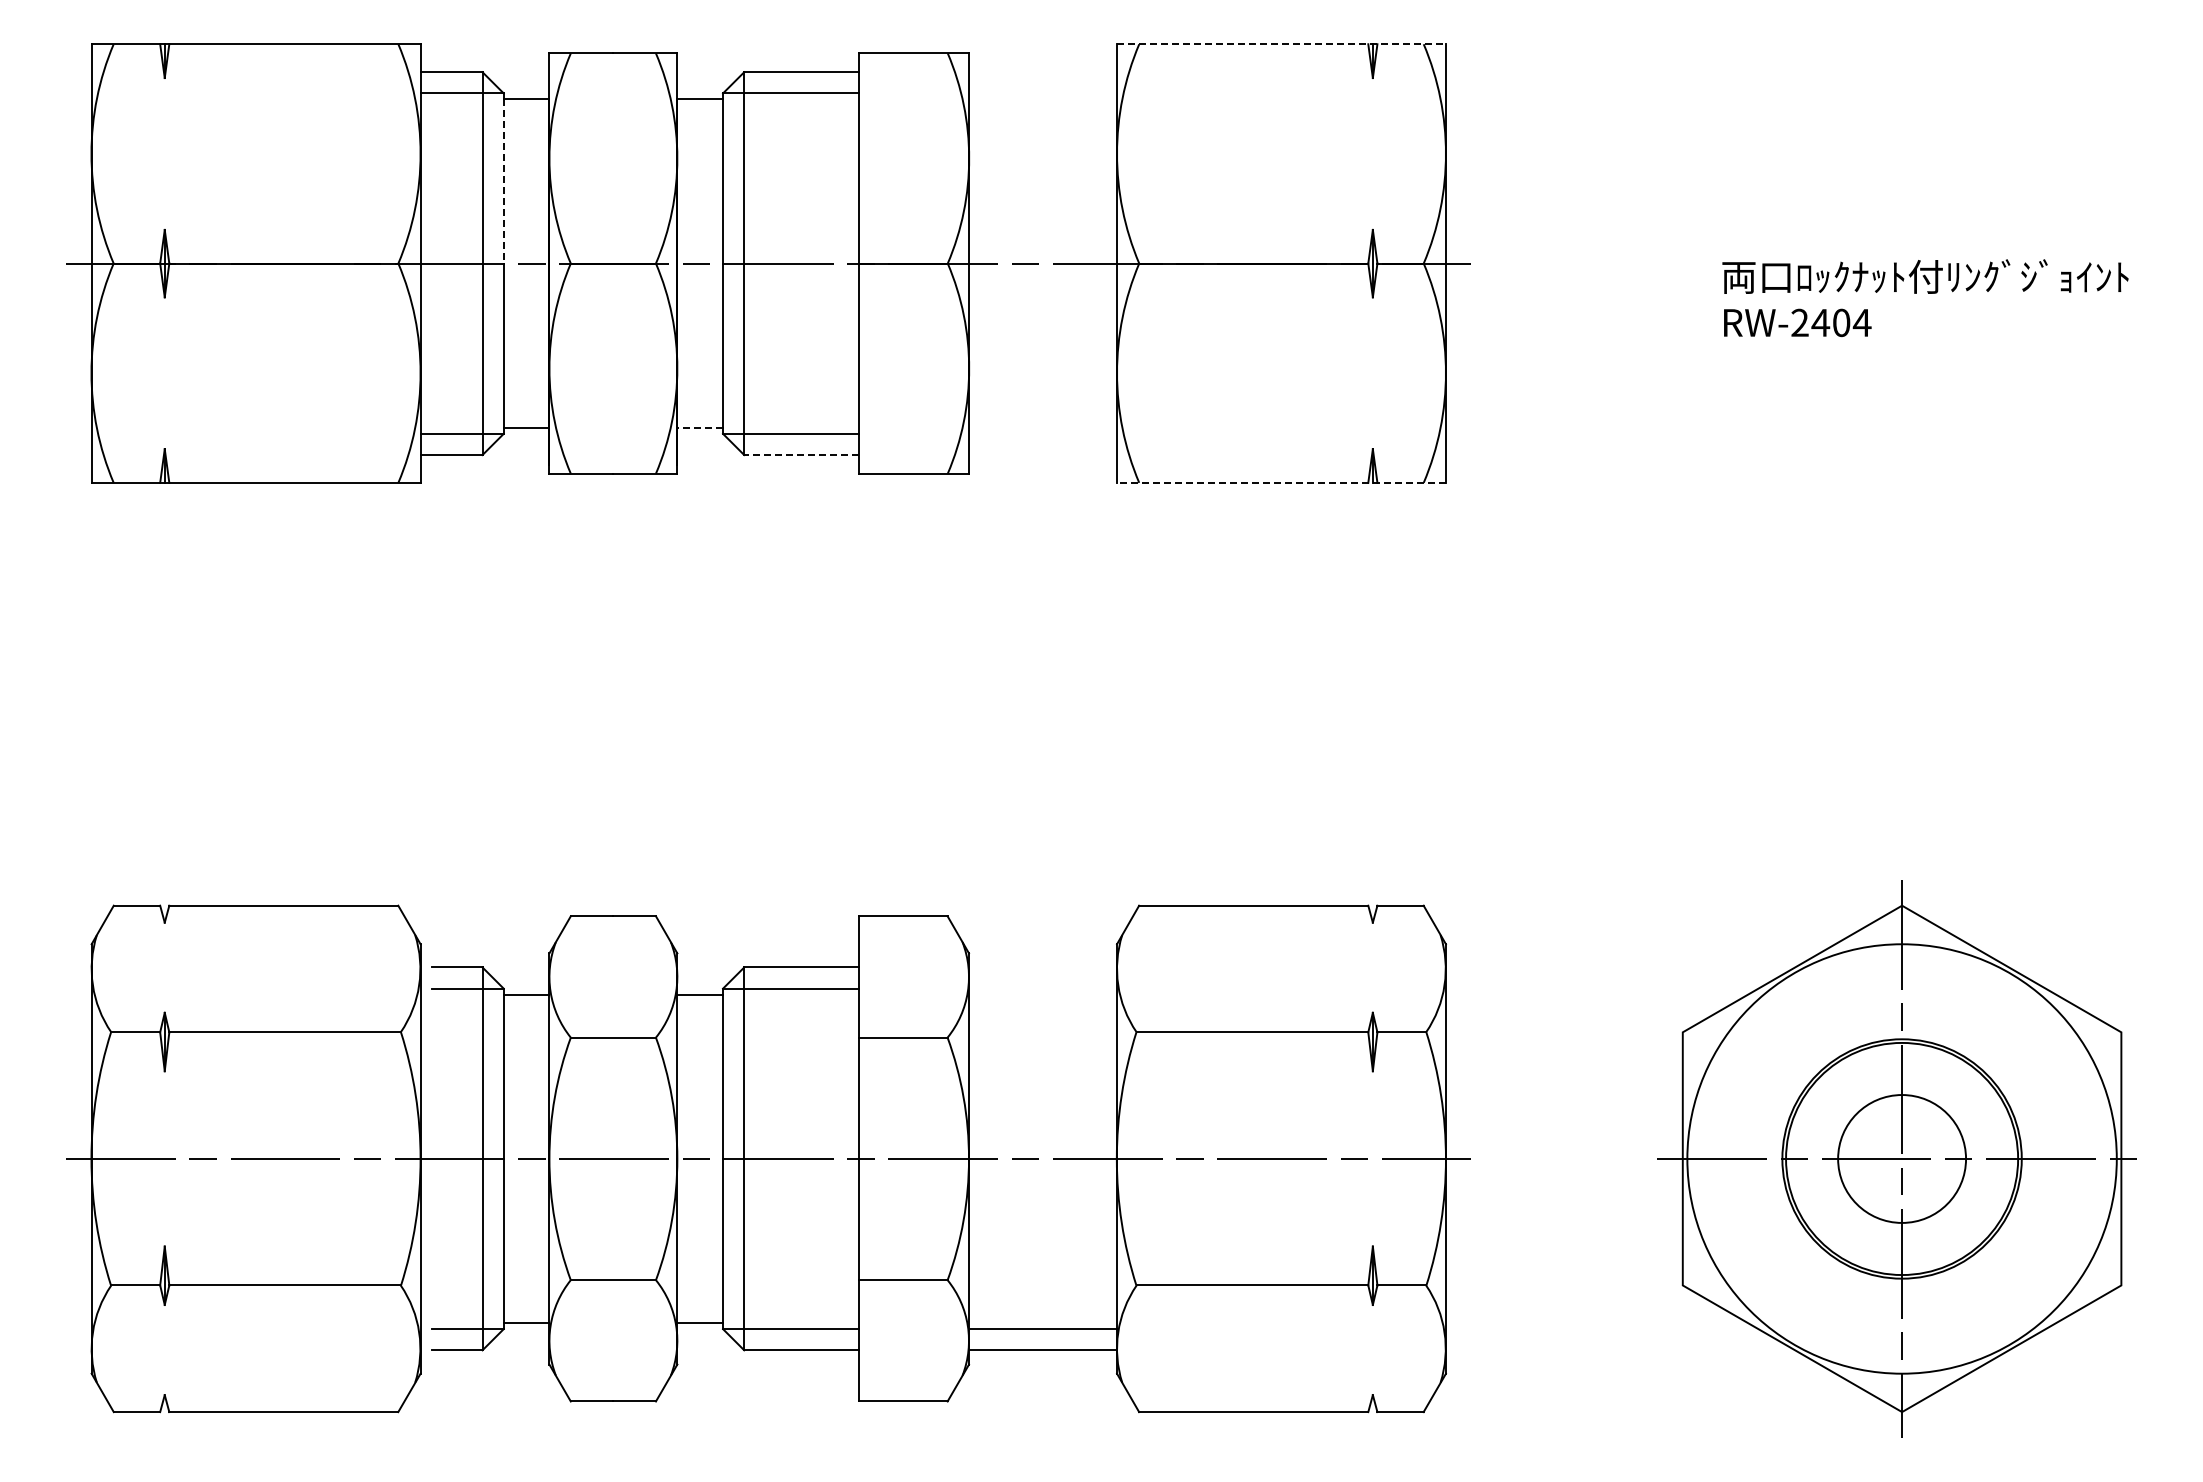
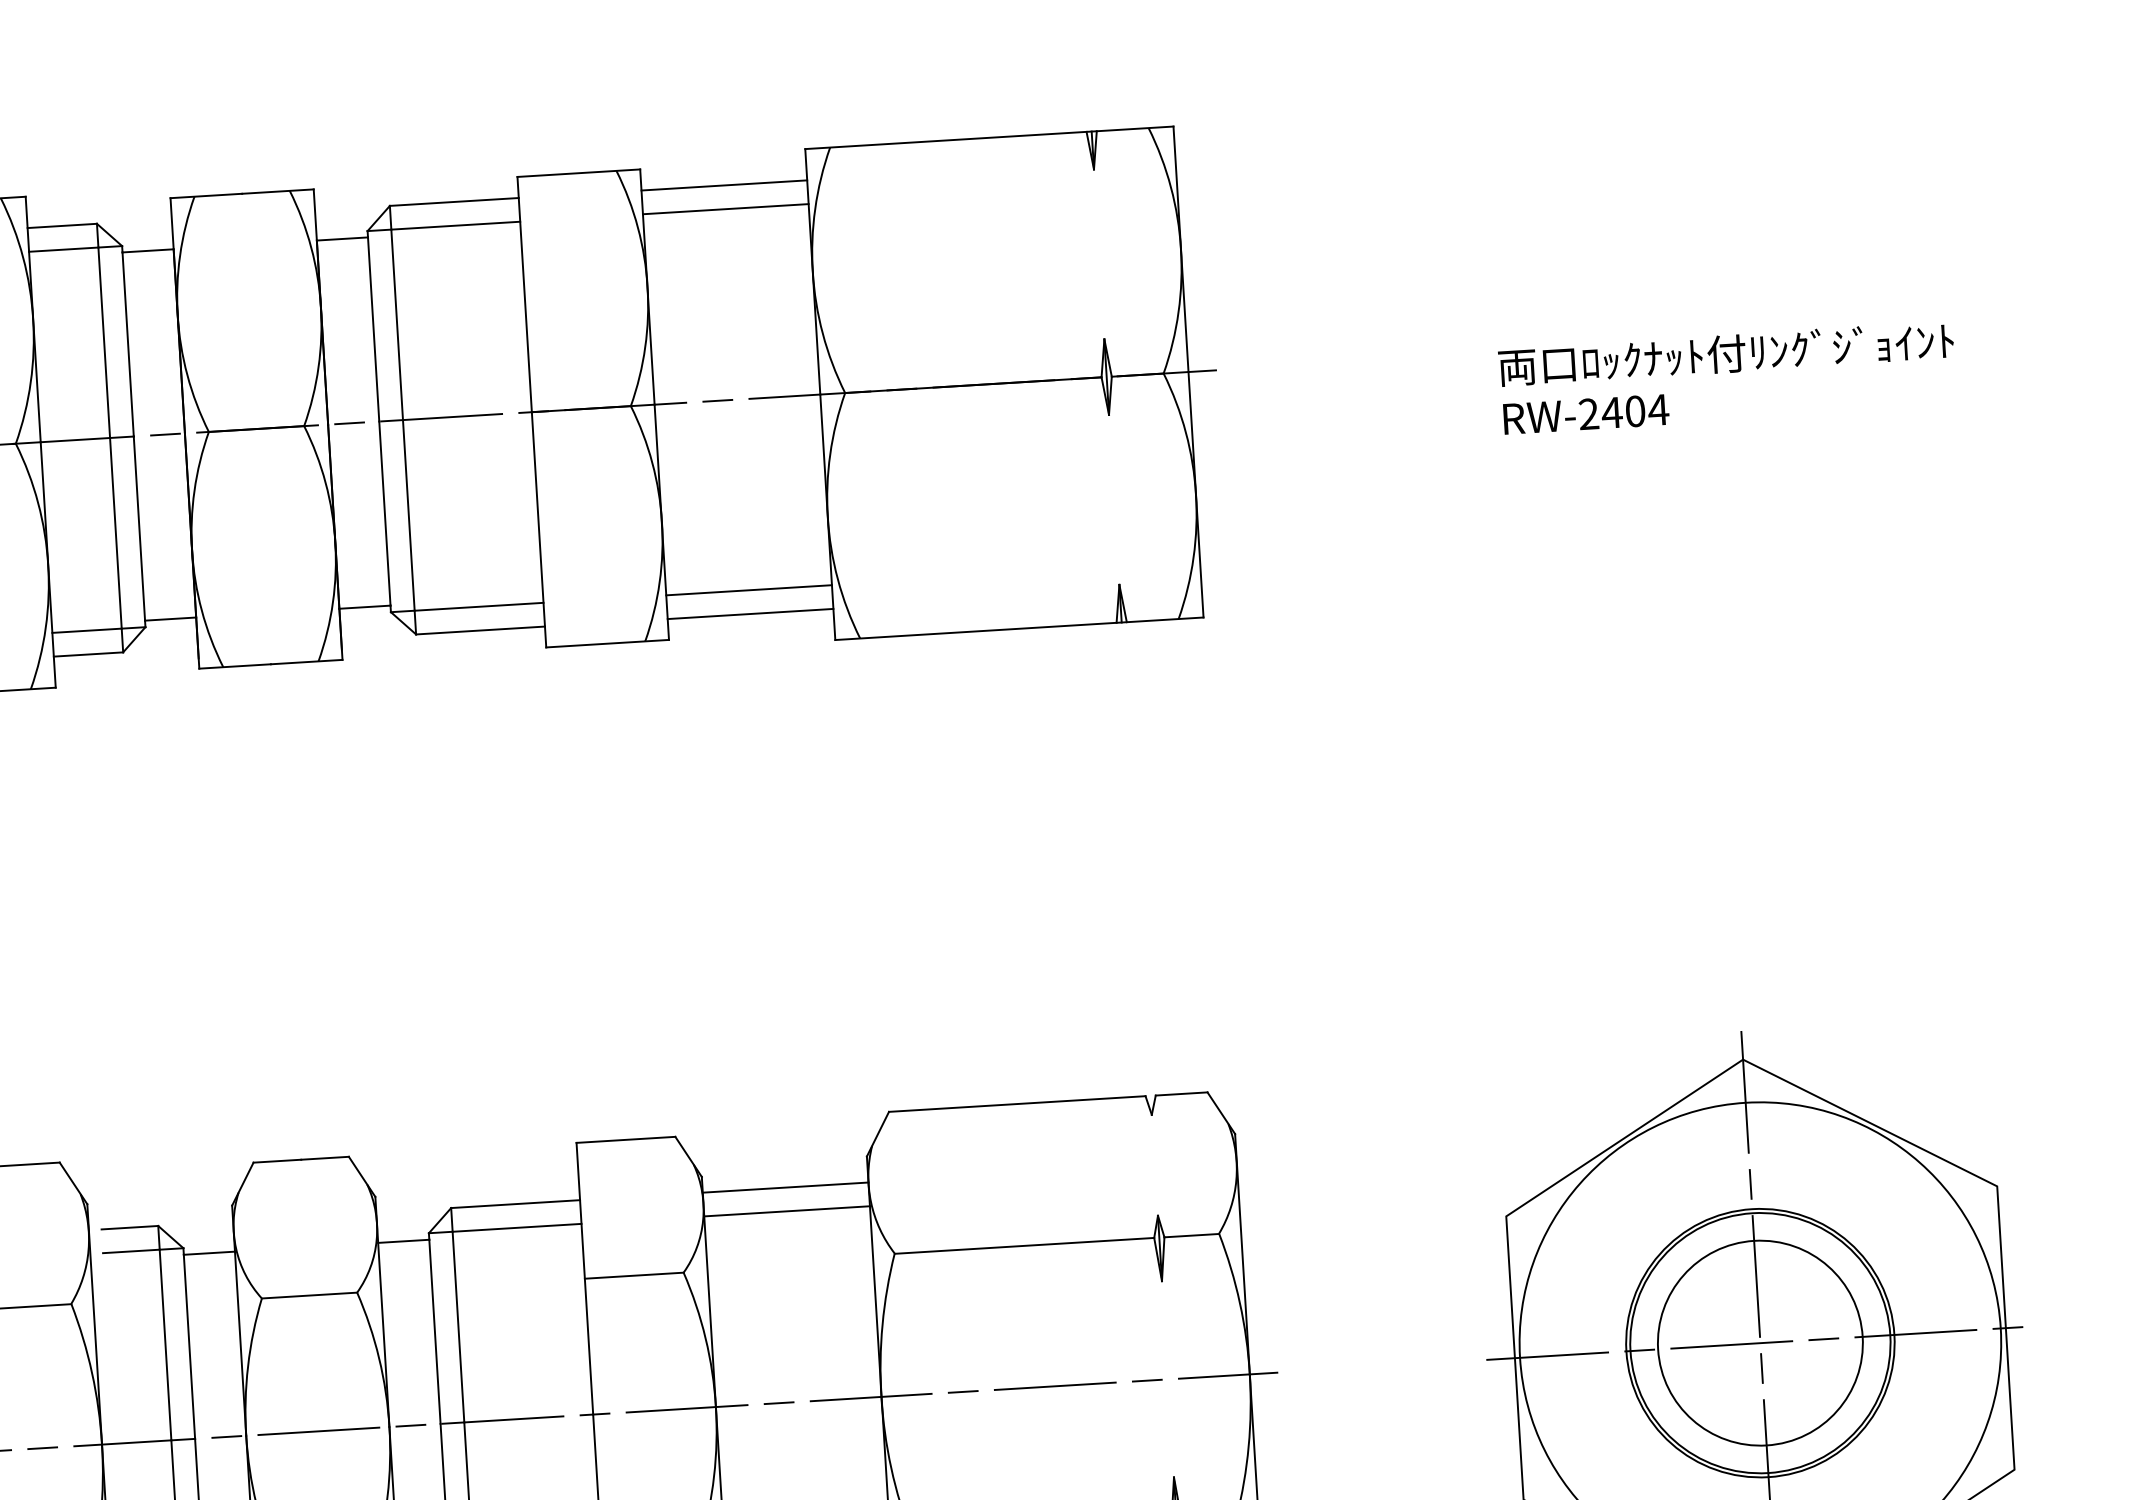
line: (1281, 44) -> (989, 138), dashed -> solid
line: (1043, 72) -> (724, 185), added
line: (1043, 93) -> (726, 209), added
line: (503, 181) -> (127, 344), dashed -> solid
line: (700, 428) -> (365, 607), dashed -> solid
line: (1043, 433) -> (749, 589), added
line: (801, 455) -> (480, 631), dashed -> solid
line: (1043, 455) -> (751, 614), added
line: (1280, 482) -> (1018, 628), dashed -> solid
line: (1043, 967) -> (786, 1187), added
line: (1043, 988) -> (787, 1211), added
circle: (1901, 1158) -> (1759, 1342), size x1.43

